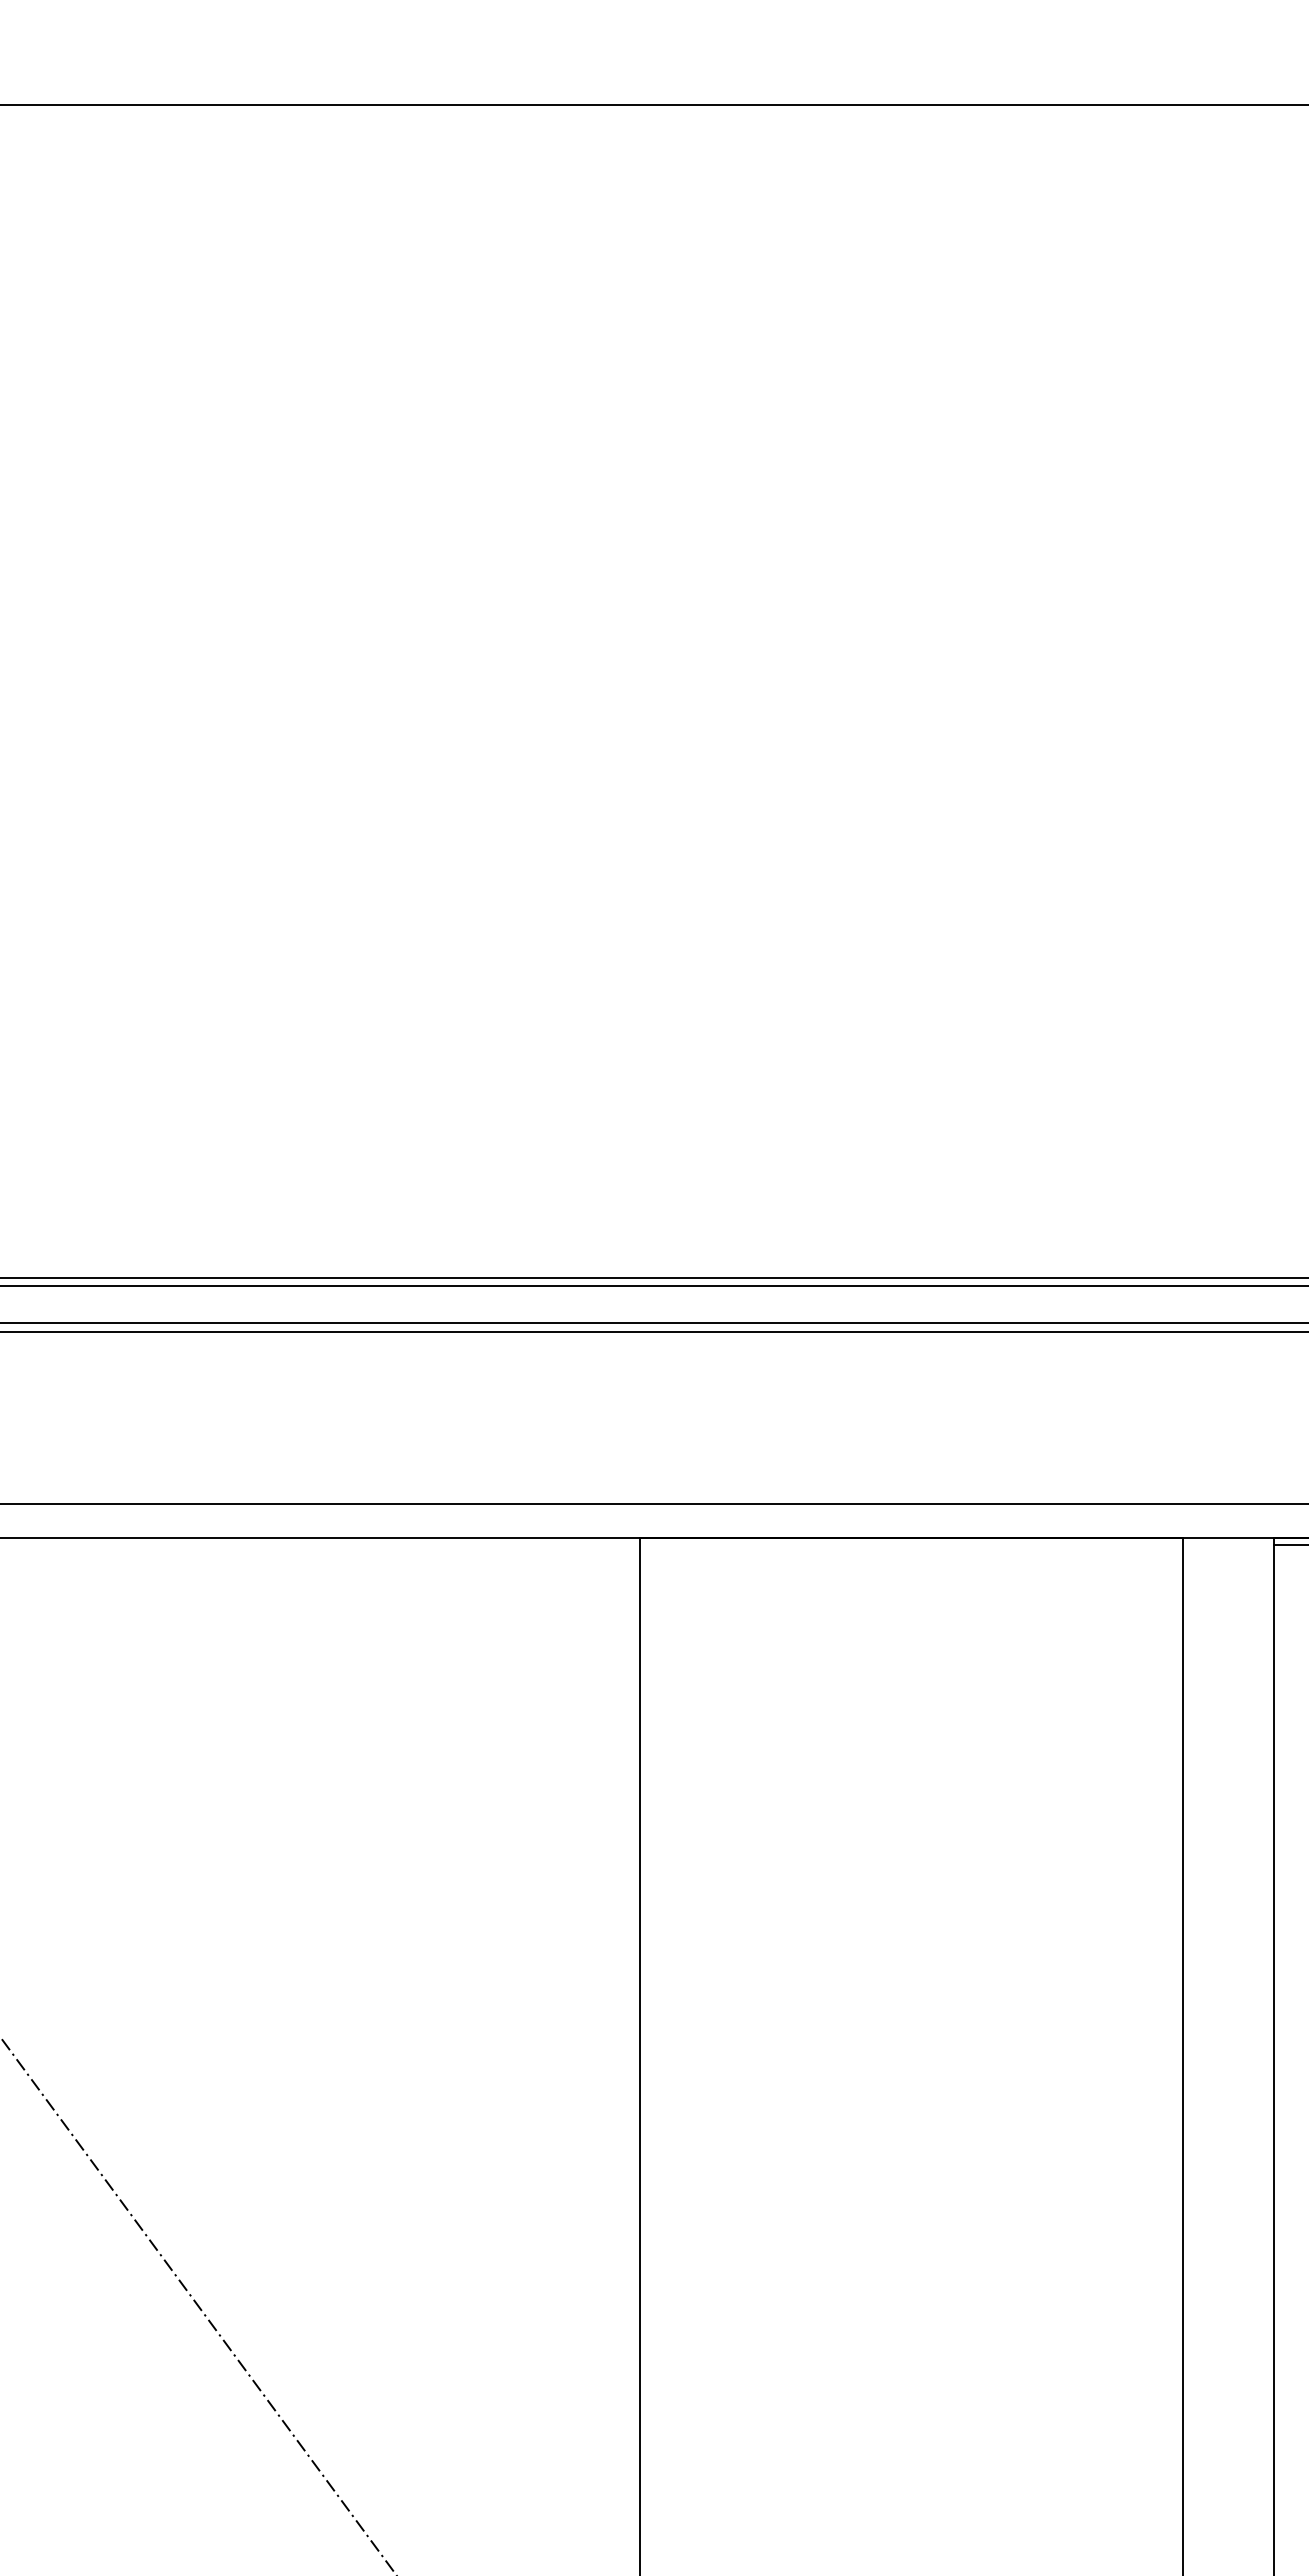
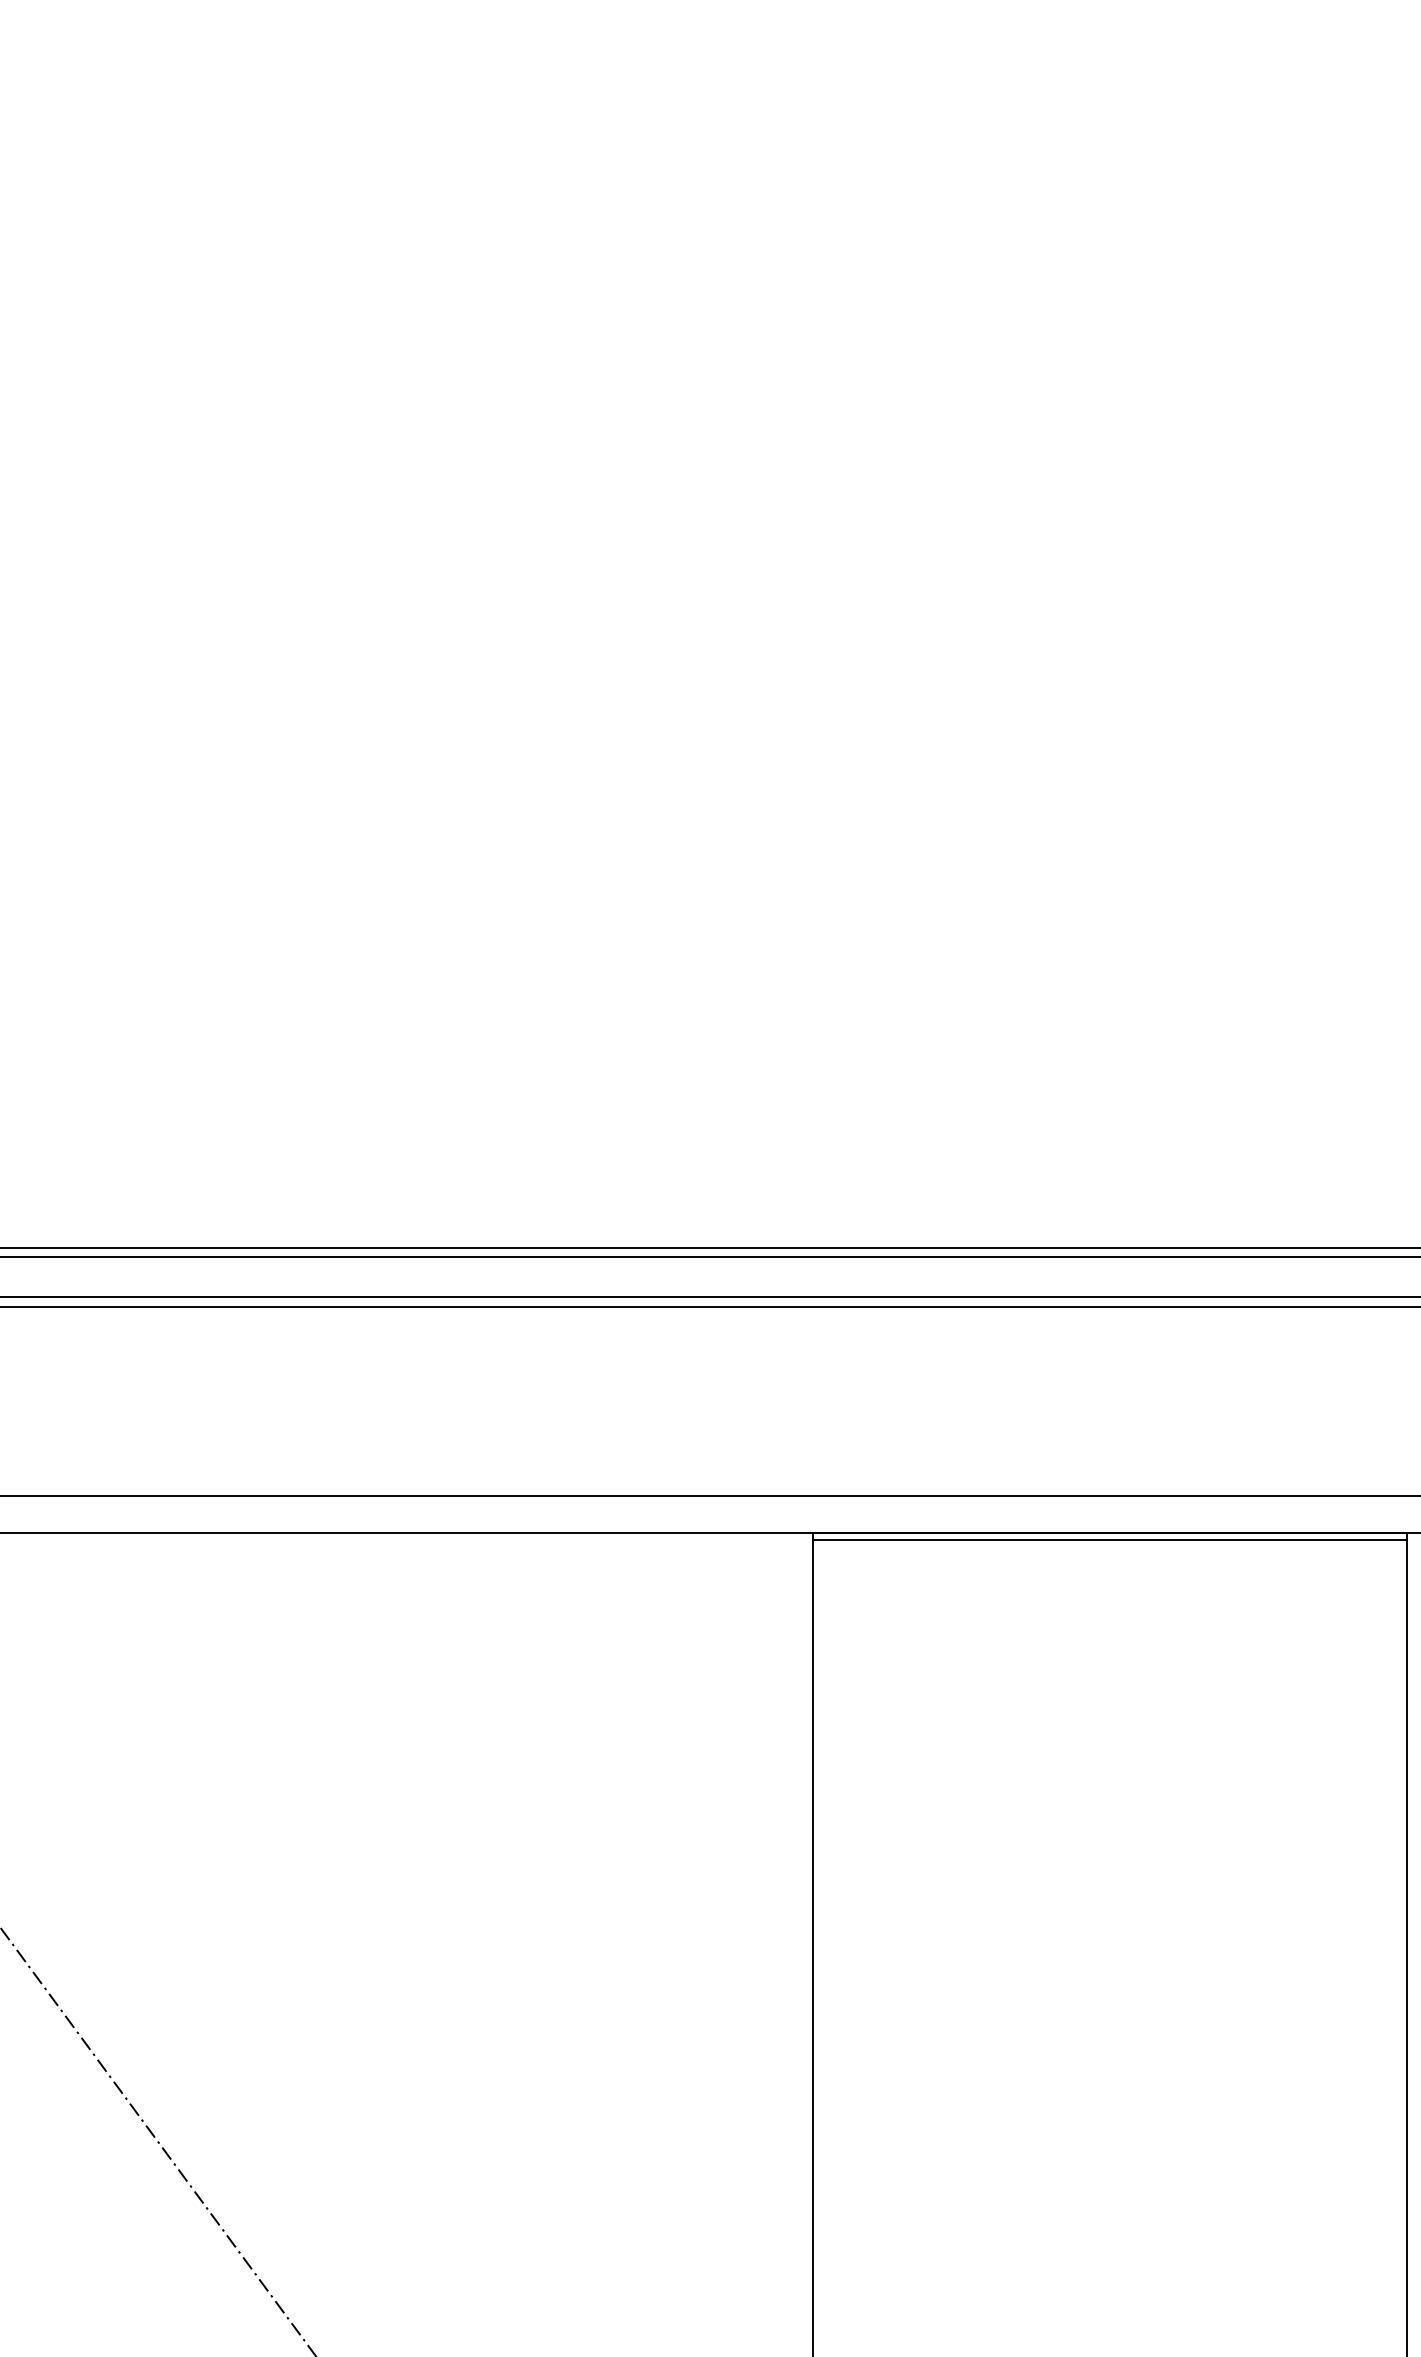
line: (911, 1544) -> (1109, 1540), added

